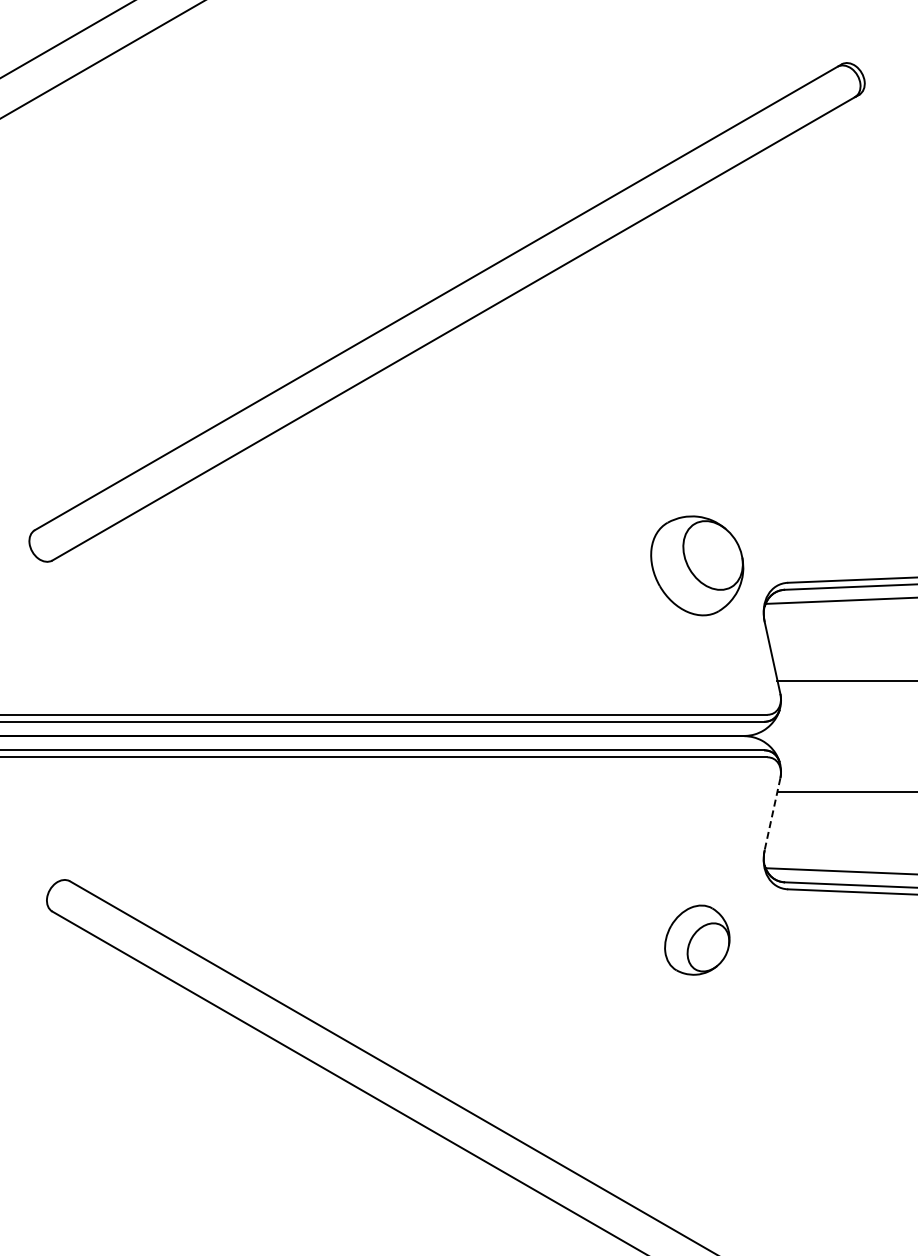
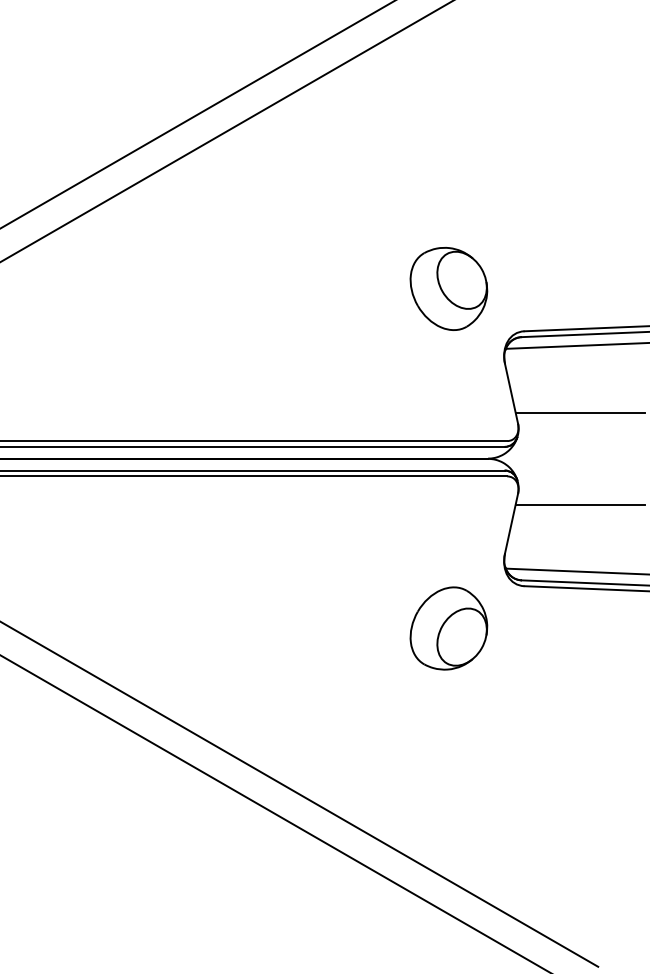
part: (697, 565) -> (449, 288), moved
line: (772, 813) -> (511, 523), dashed -> solid
part: (697, 939) -> (449, 627), size x1.43

